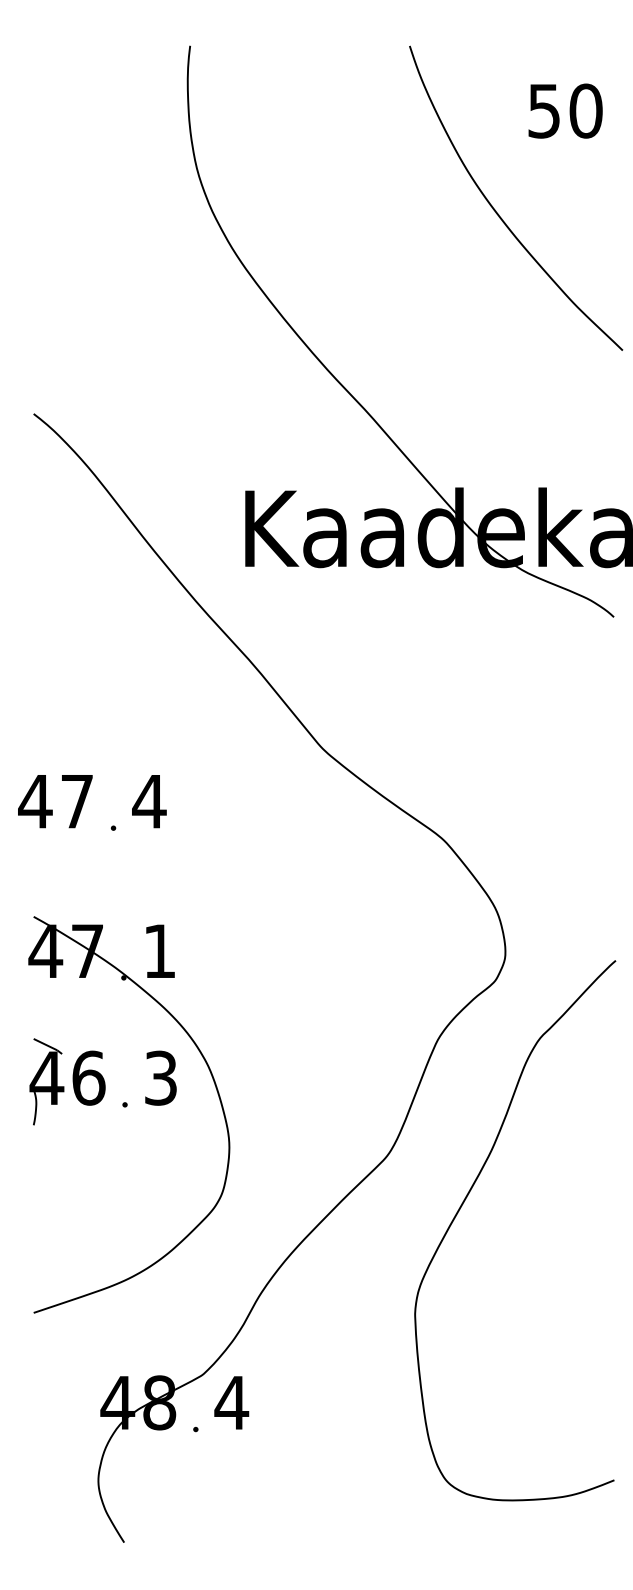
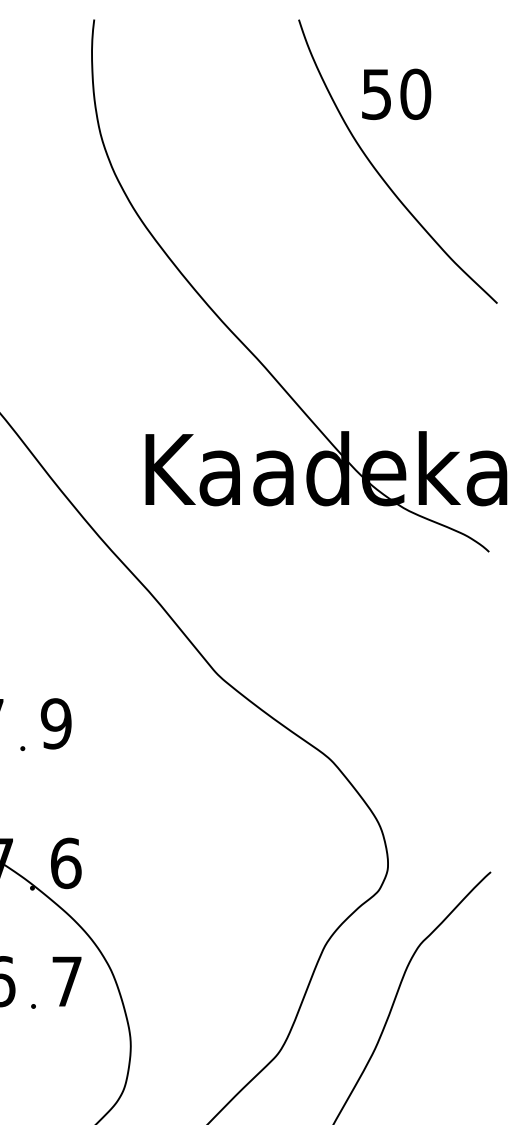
text: (565, 110) -> (396, 93), moved
text: (149, 801) -> (56, 723), 4 -> 9
text: (159, 950) -> (65, 862), 1 -> 6
text: (160, 1077) -> (66, 980), 3 -> 7

